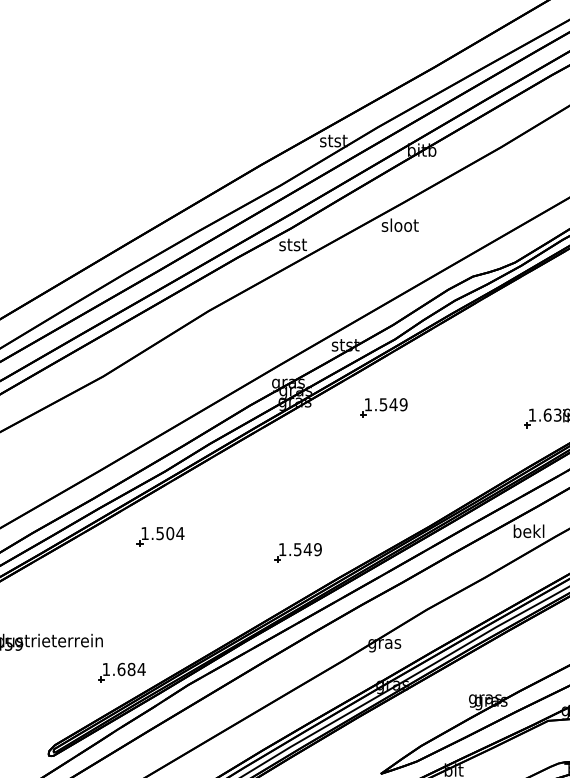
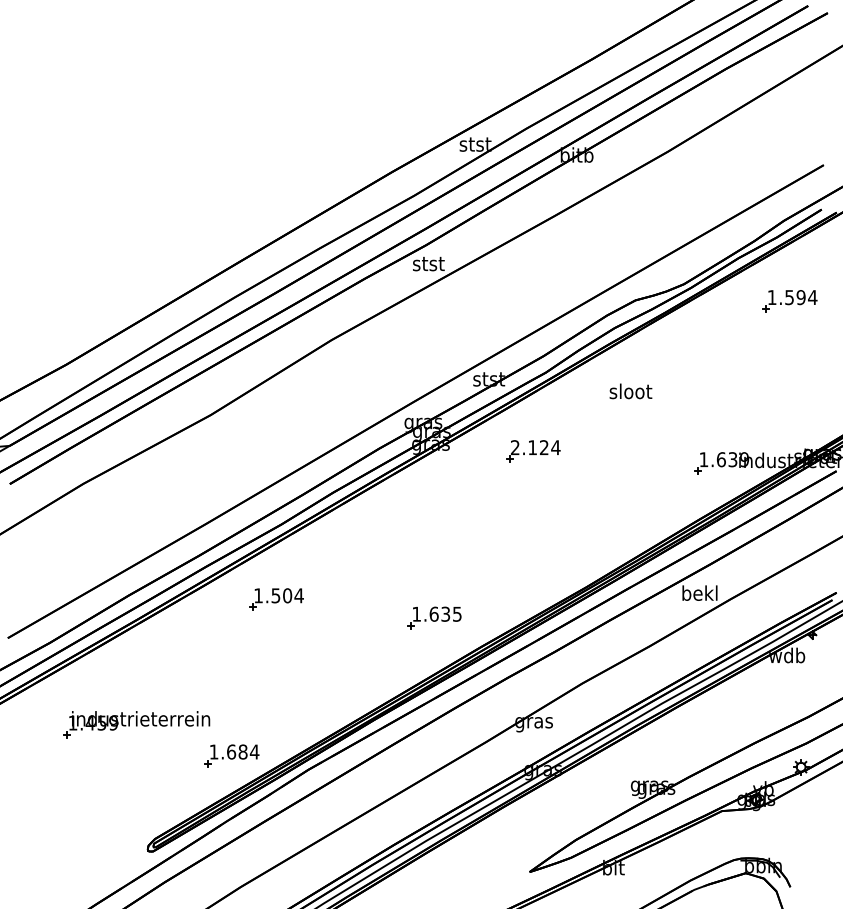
text: (399, 225) -> (630, 391), moved
text: (385, 404) -> (535, 447), 1.549 -> 2.124
text: (307, 548) -> (445, 613), 1.549 -> 1.635

